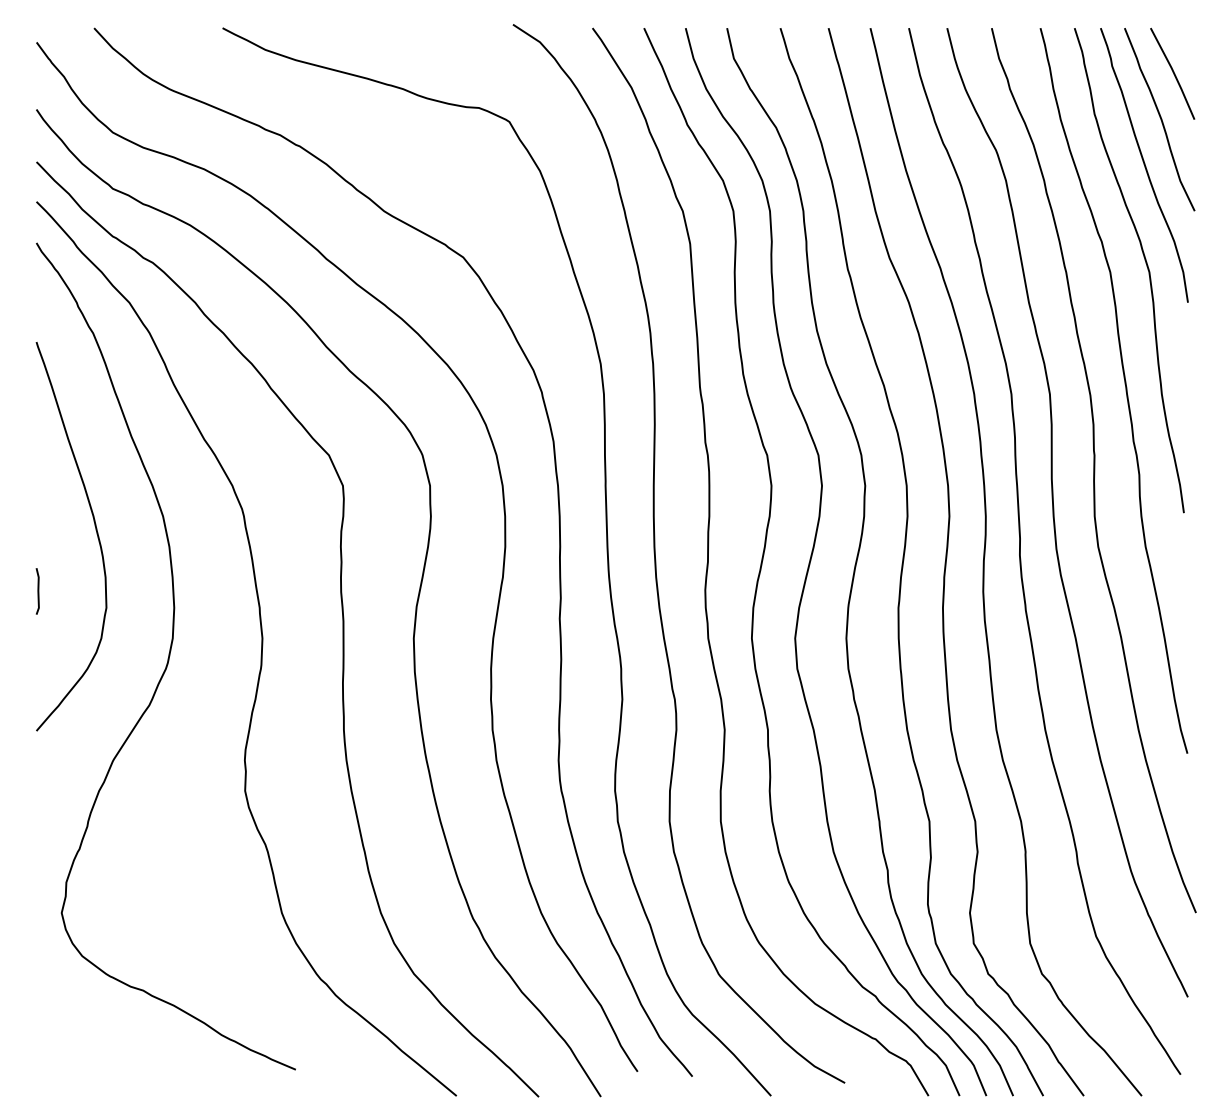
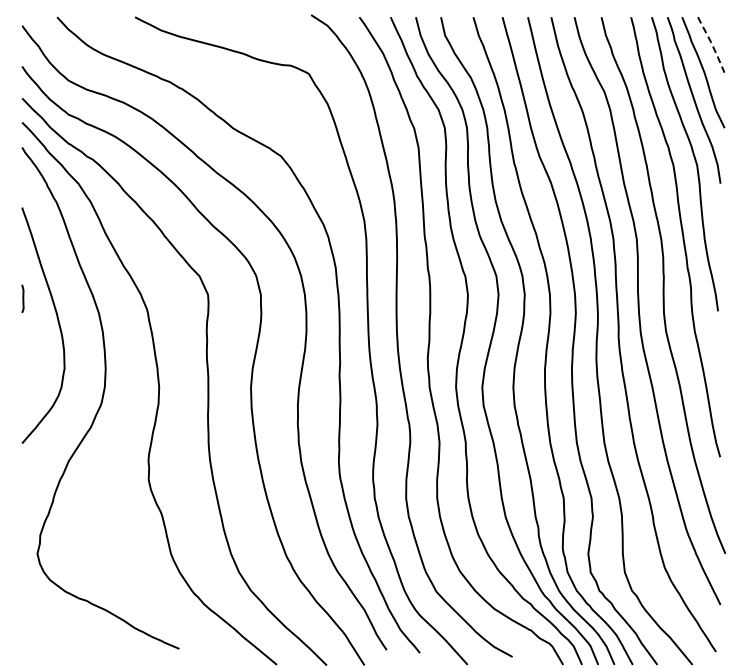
line: (1174, 73) -> (712, 44), solid -> dashed
line: (37, 590) -> (22, 298), moved

